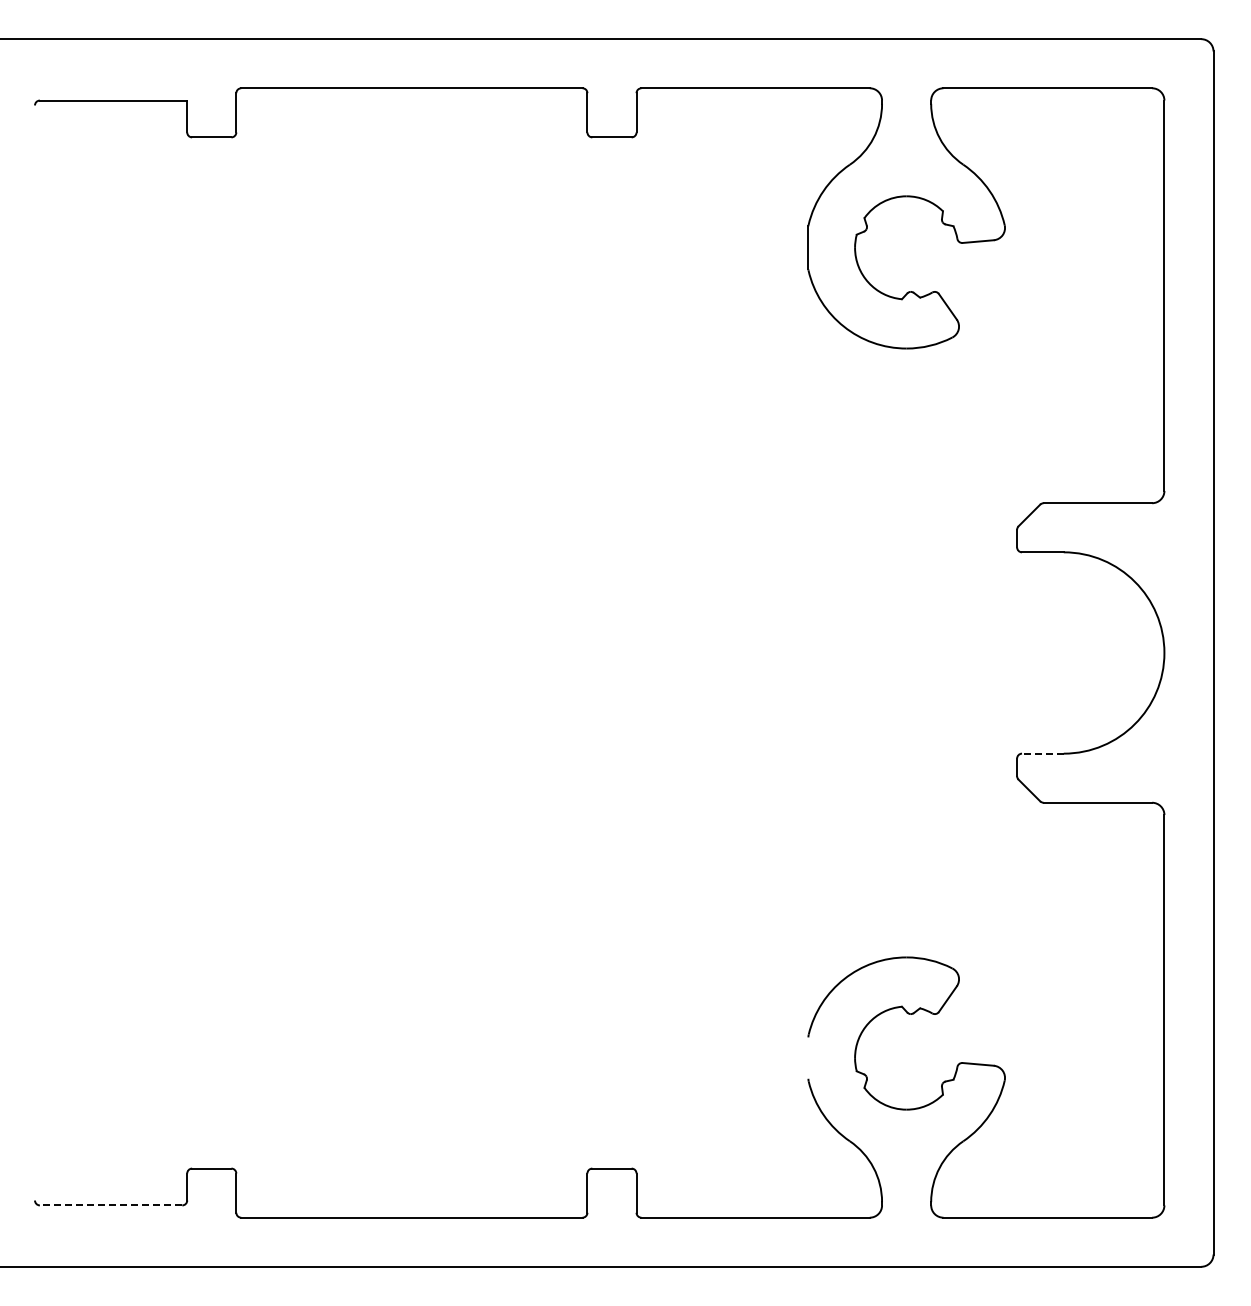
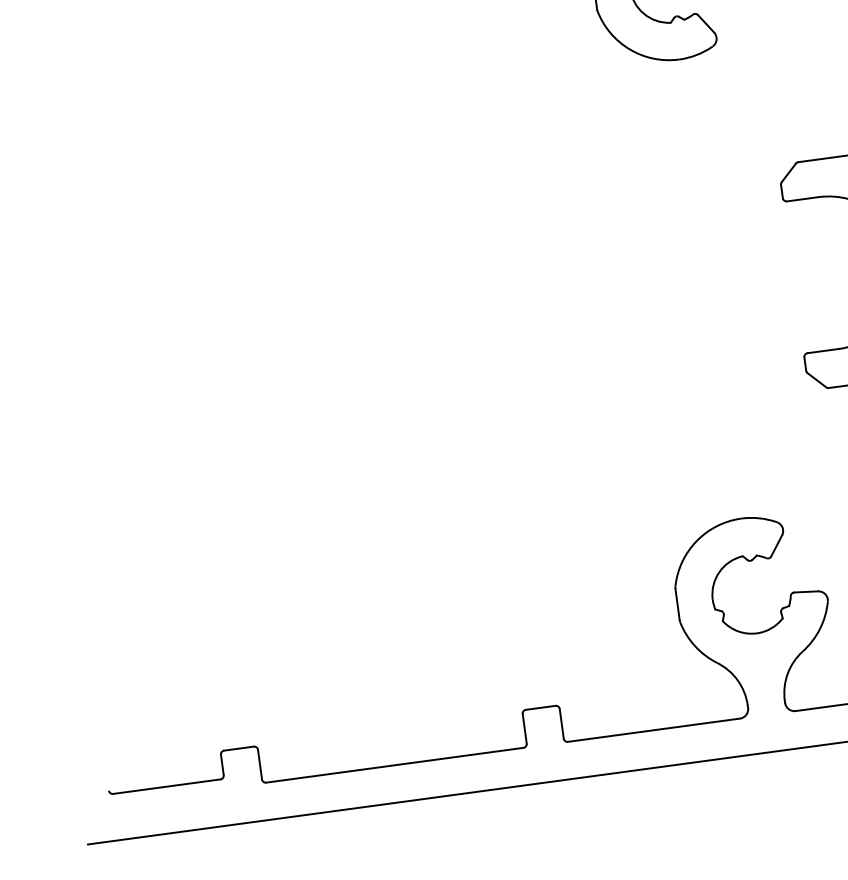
line: (1042, 753) -> (823, 350), dashed -> solid
line: (808, 1057) -> (677, 604), added
line: (110, 1205) -> (166, 786), dashed -> solid

